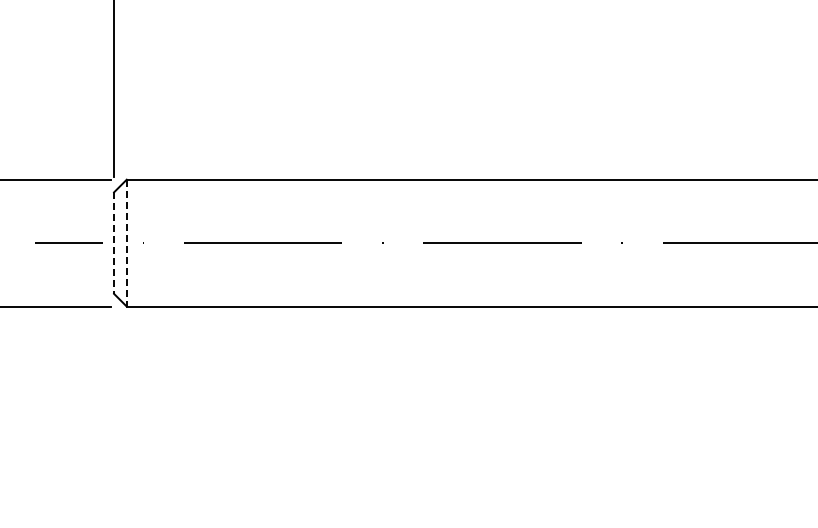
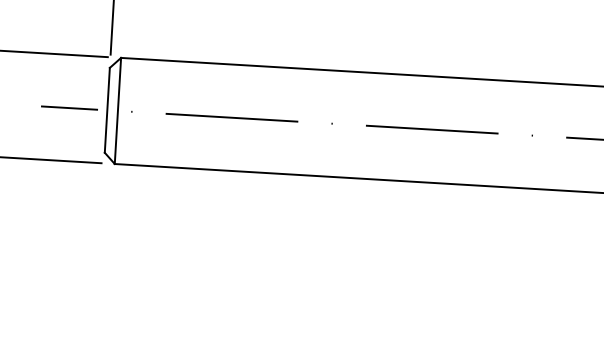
line: (114, 243) -> (107, 110), dashed -> solid
line: (126, 243) -> (117, 111), dashed -> solid

